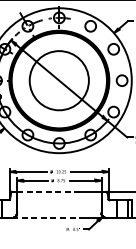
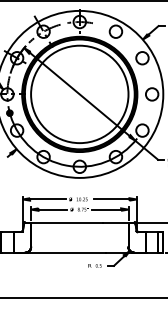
circle: (59, 80) -> (79, 94), size x1.43
line: (48, 191) -> (67, 222), dashed -> solid
line: (47, 217) -> (66, 252), dashed -> solid

